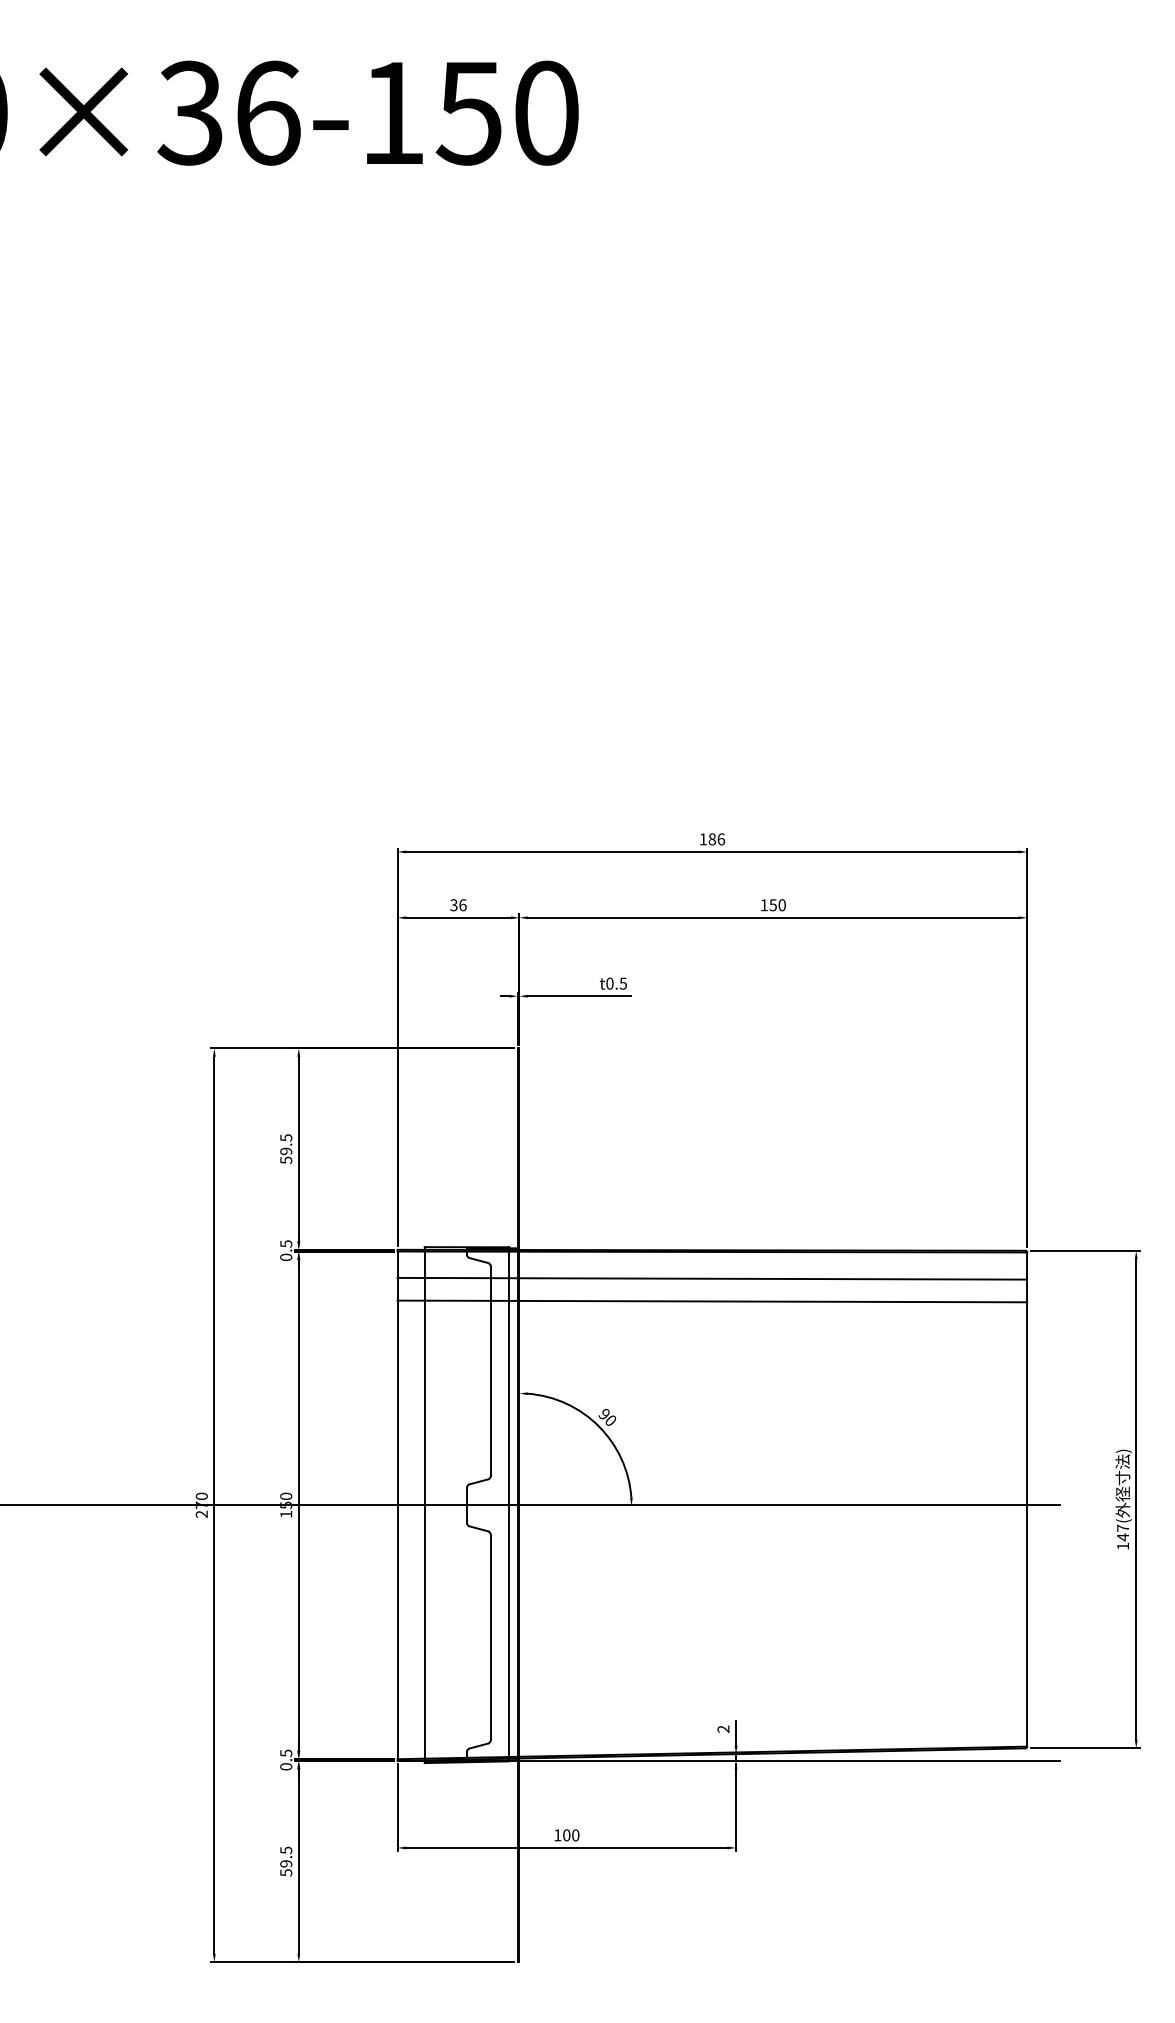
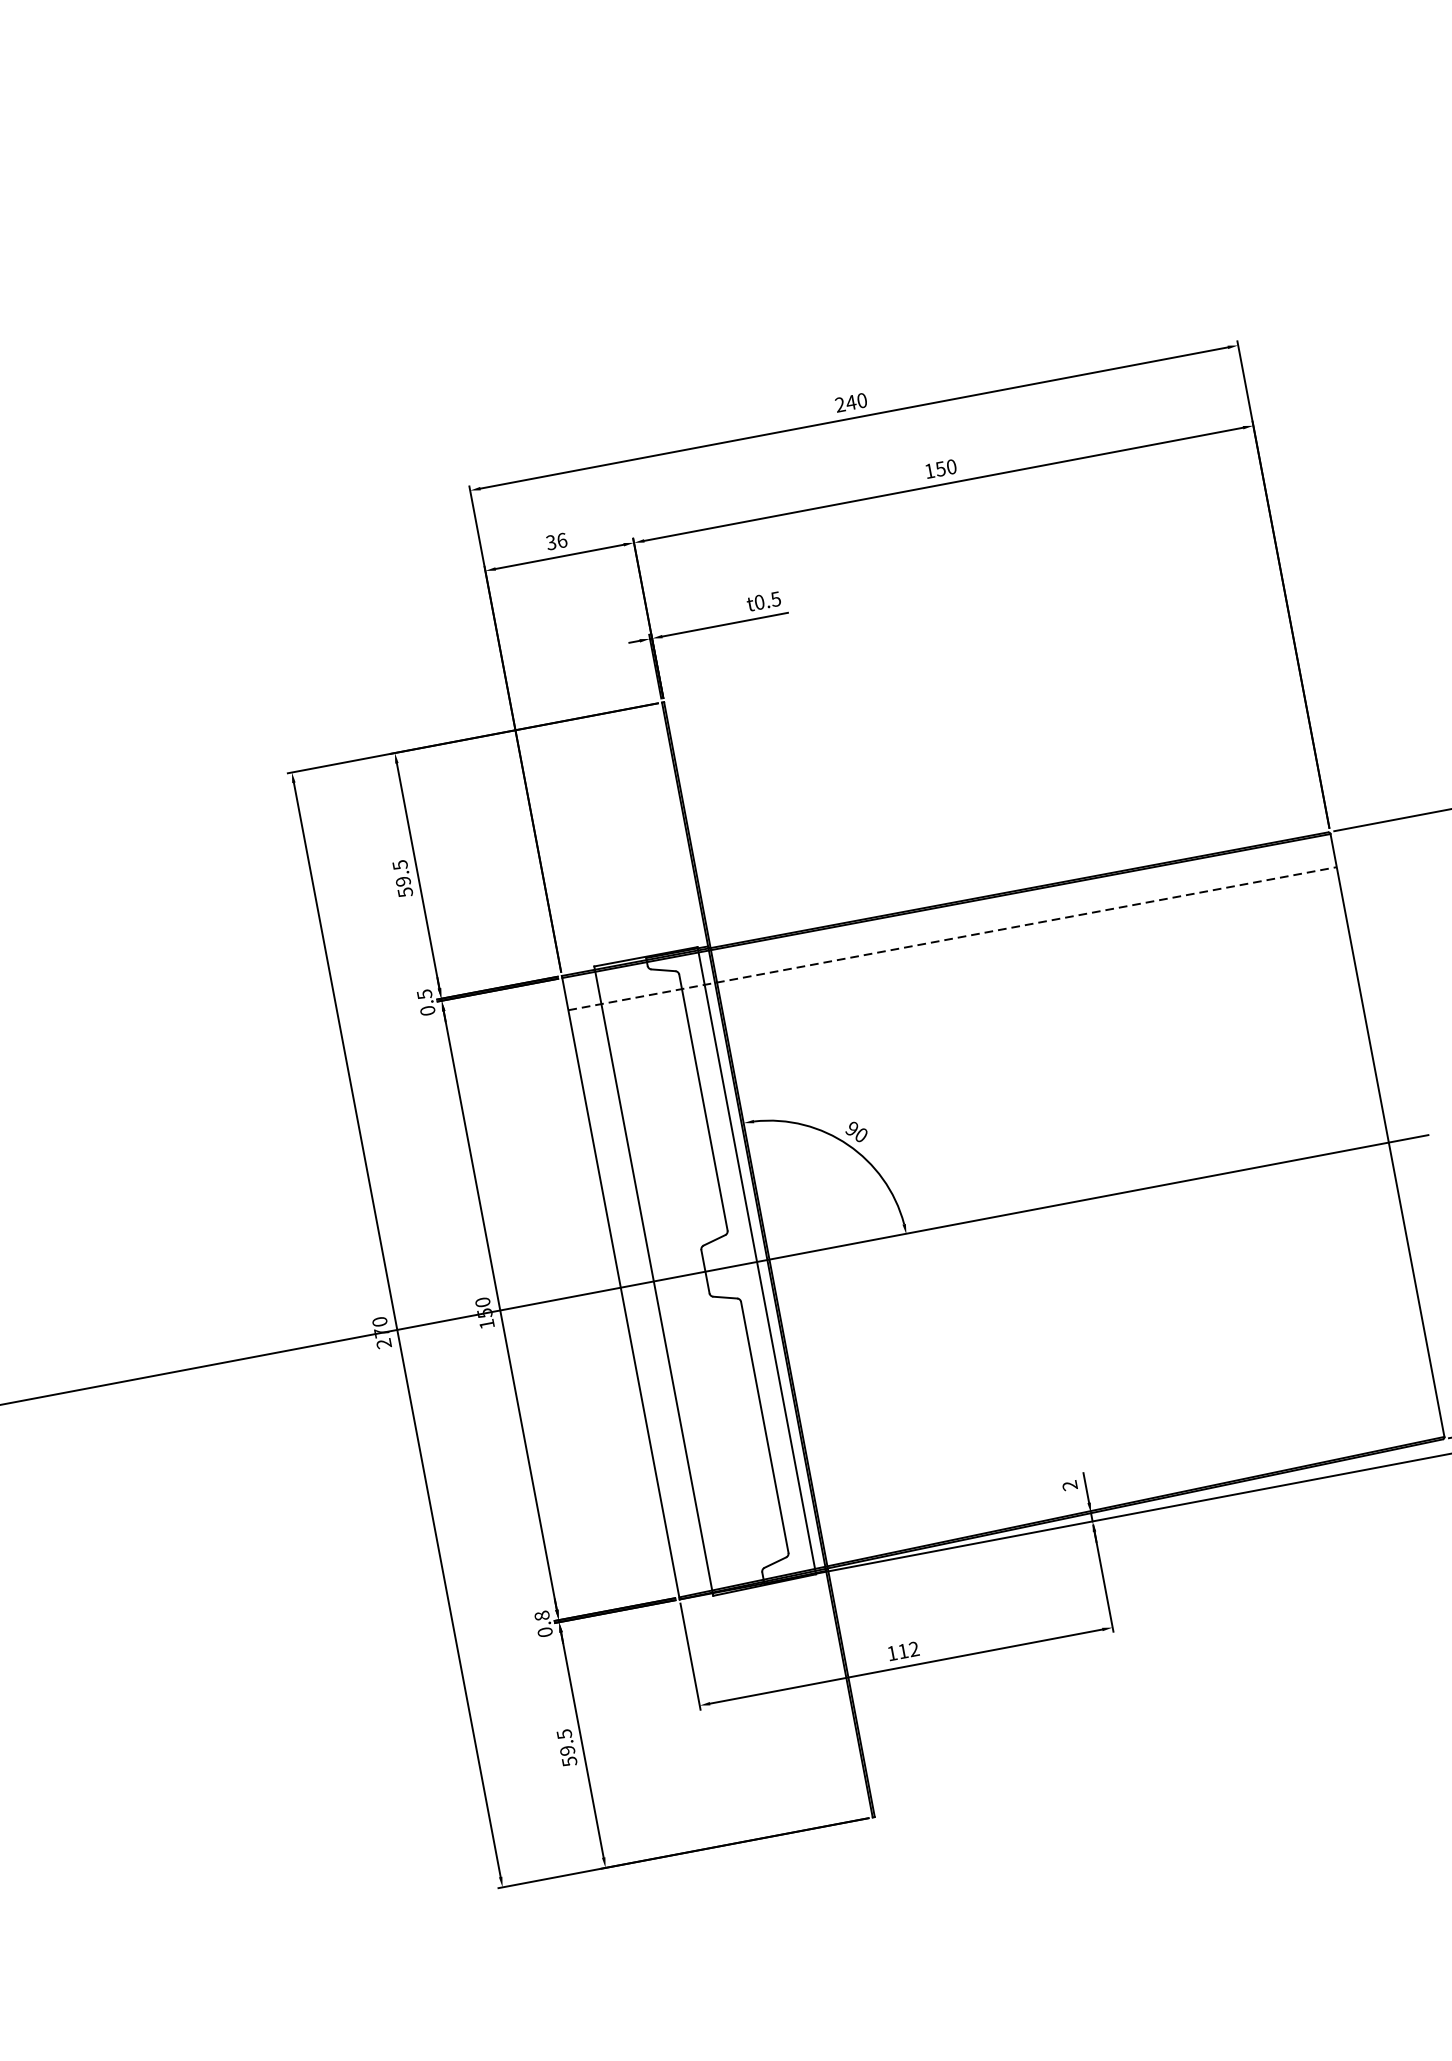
text: (712, 839) -> (851, 402), 186 -> 240
line: (712, 1278) -> (952, 938), solid -> dashed
line: (712, 1301) -> (957, 966), removed
text: (286, 1753) -> (542, 1616), 0.5 -> 0.8
text: (571, 1835) -> (909, 1650), 100 -> 112

